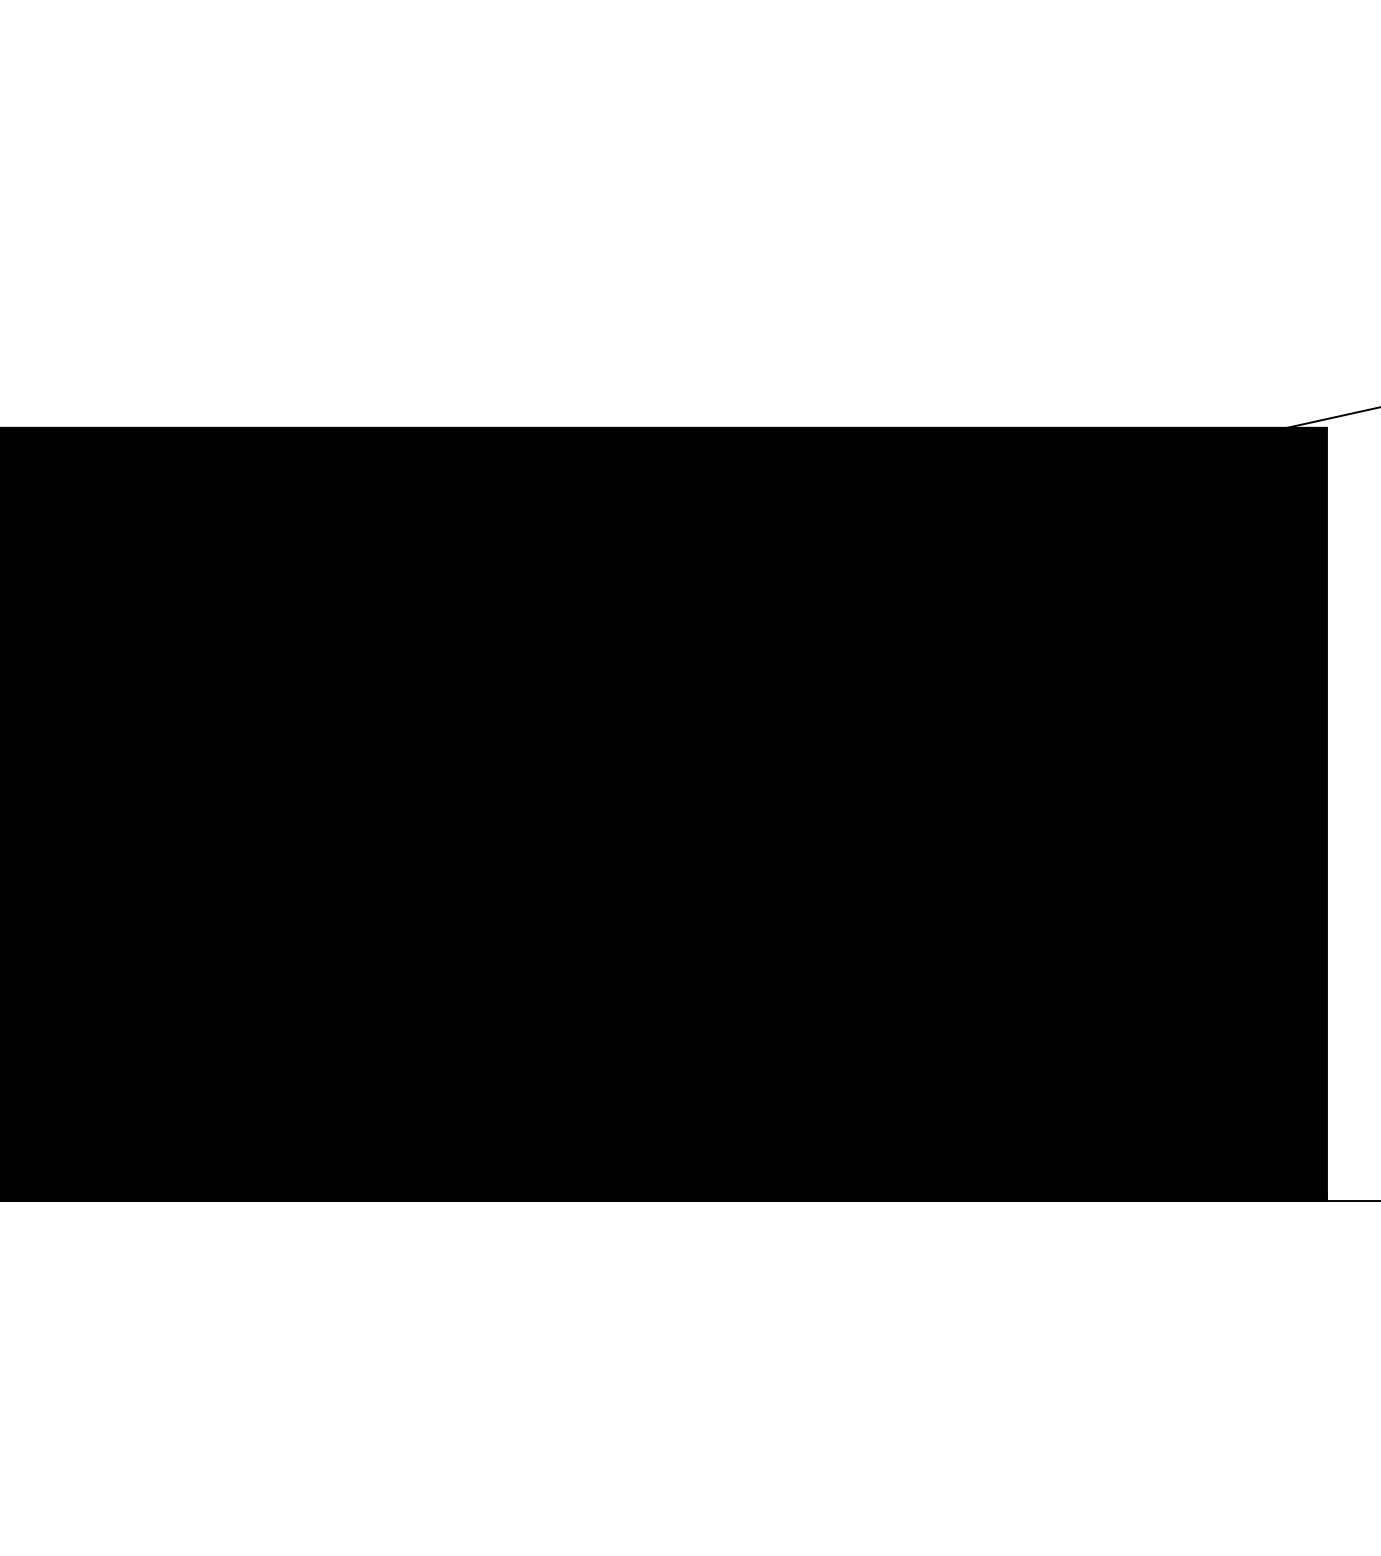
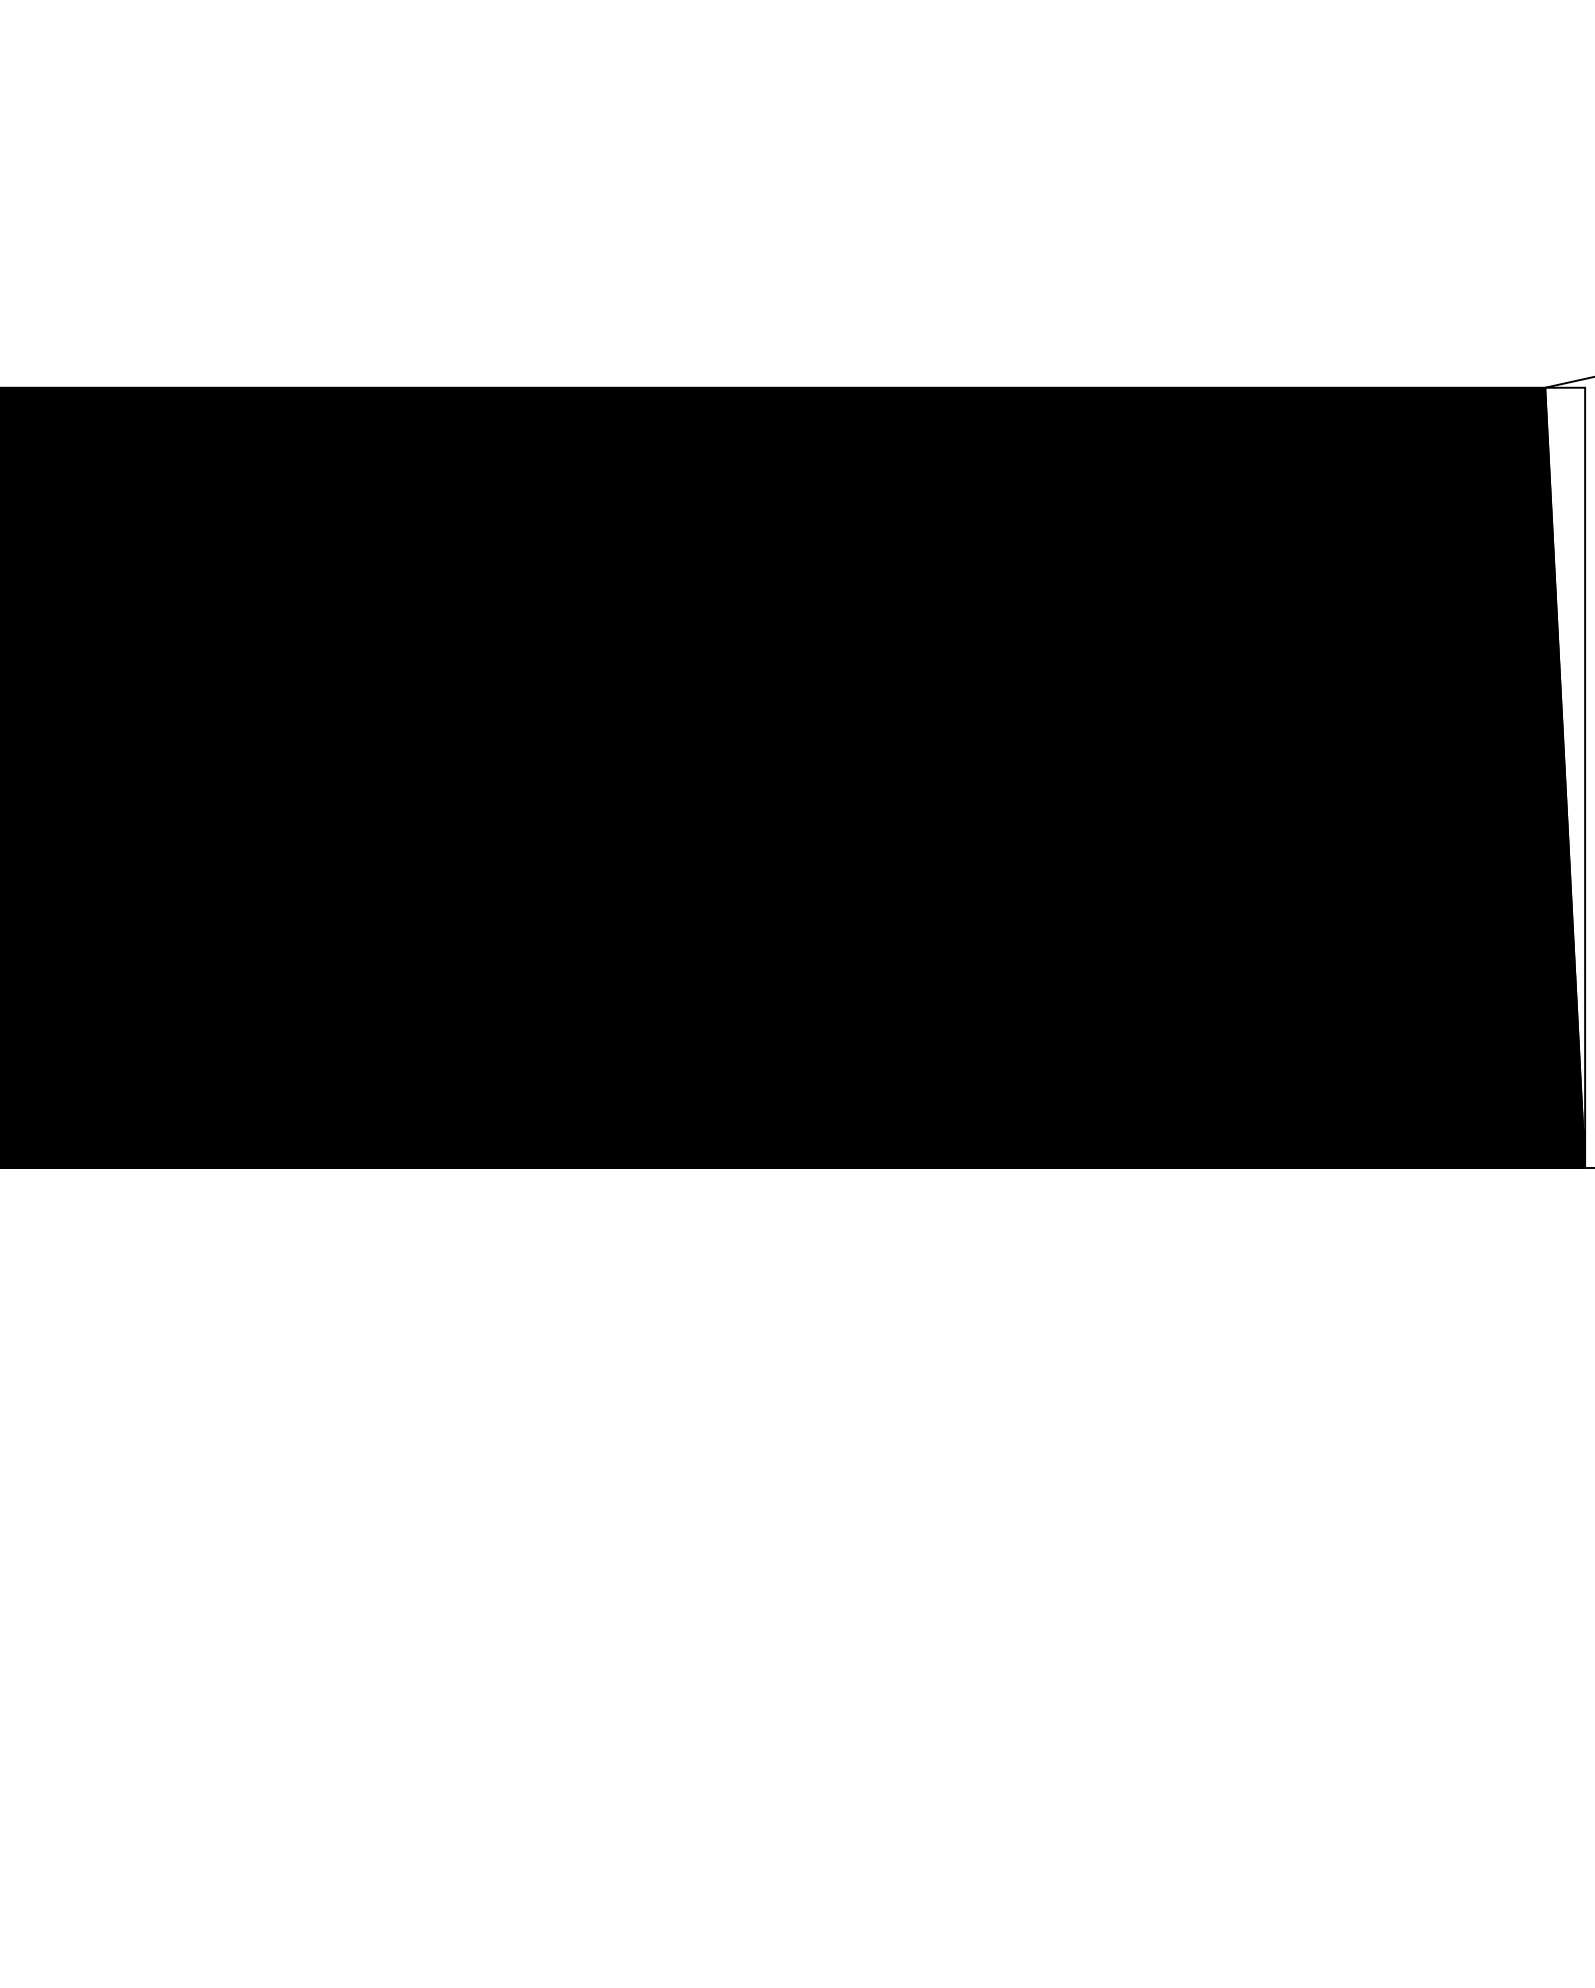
fill: (1307, 814) -> (1565, 777), removed

